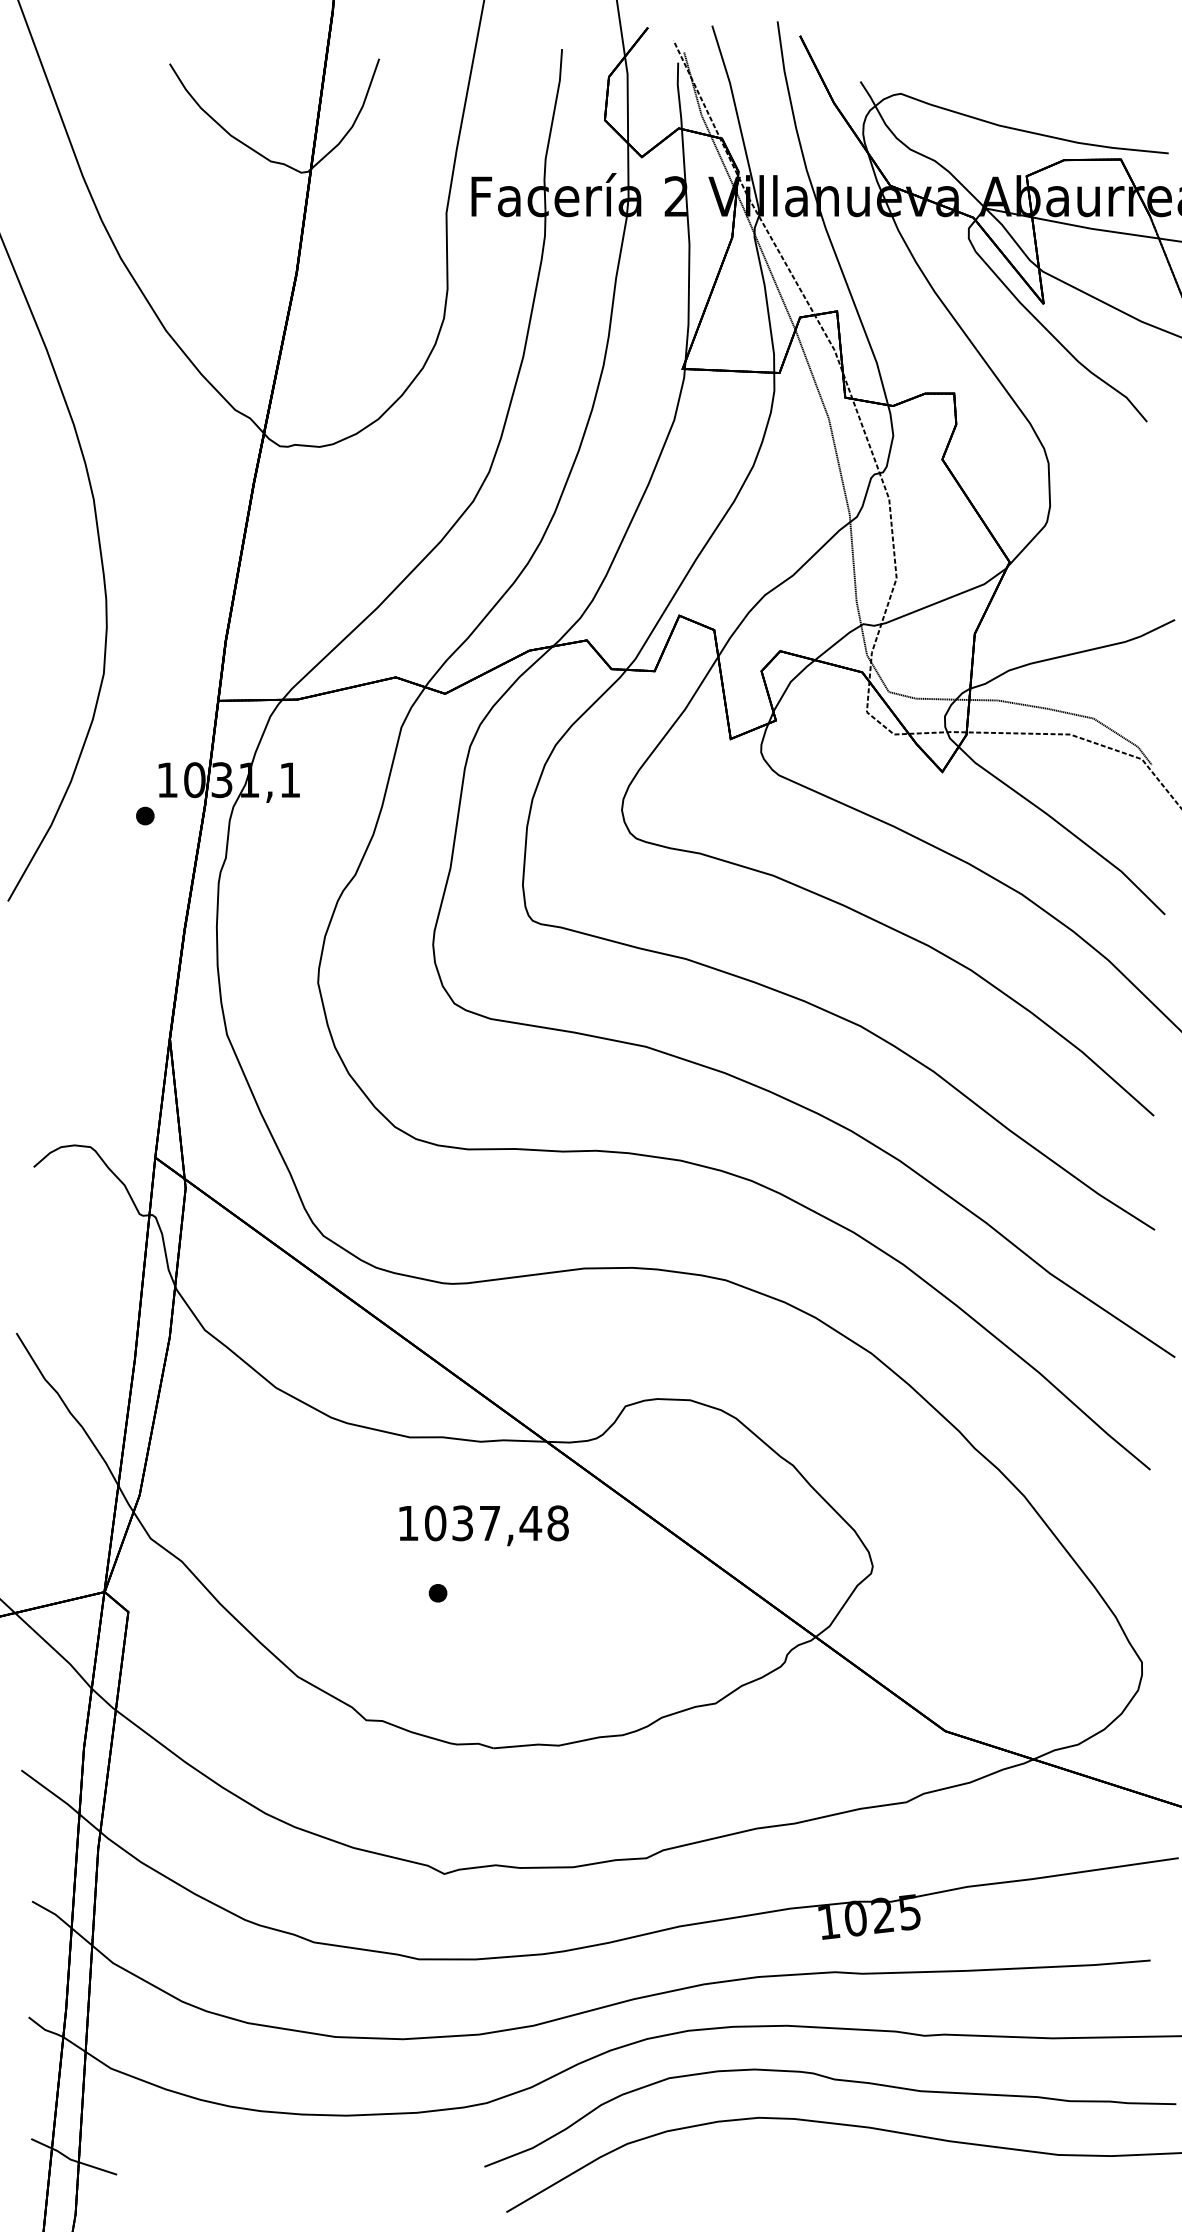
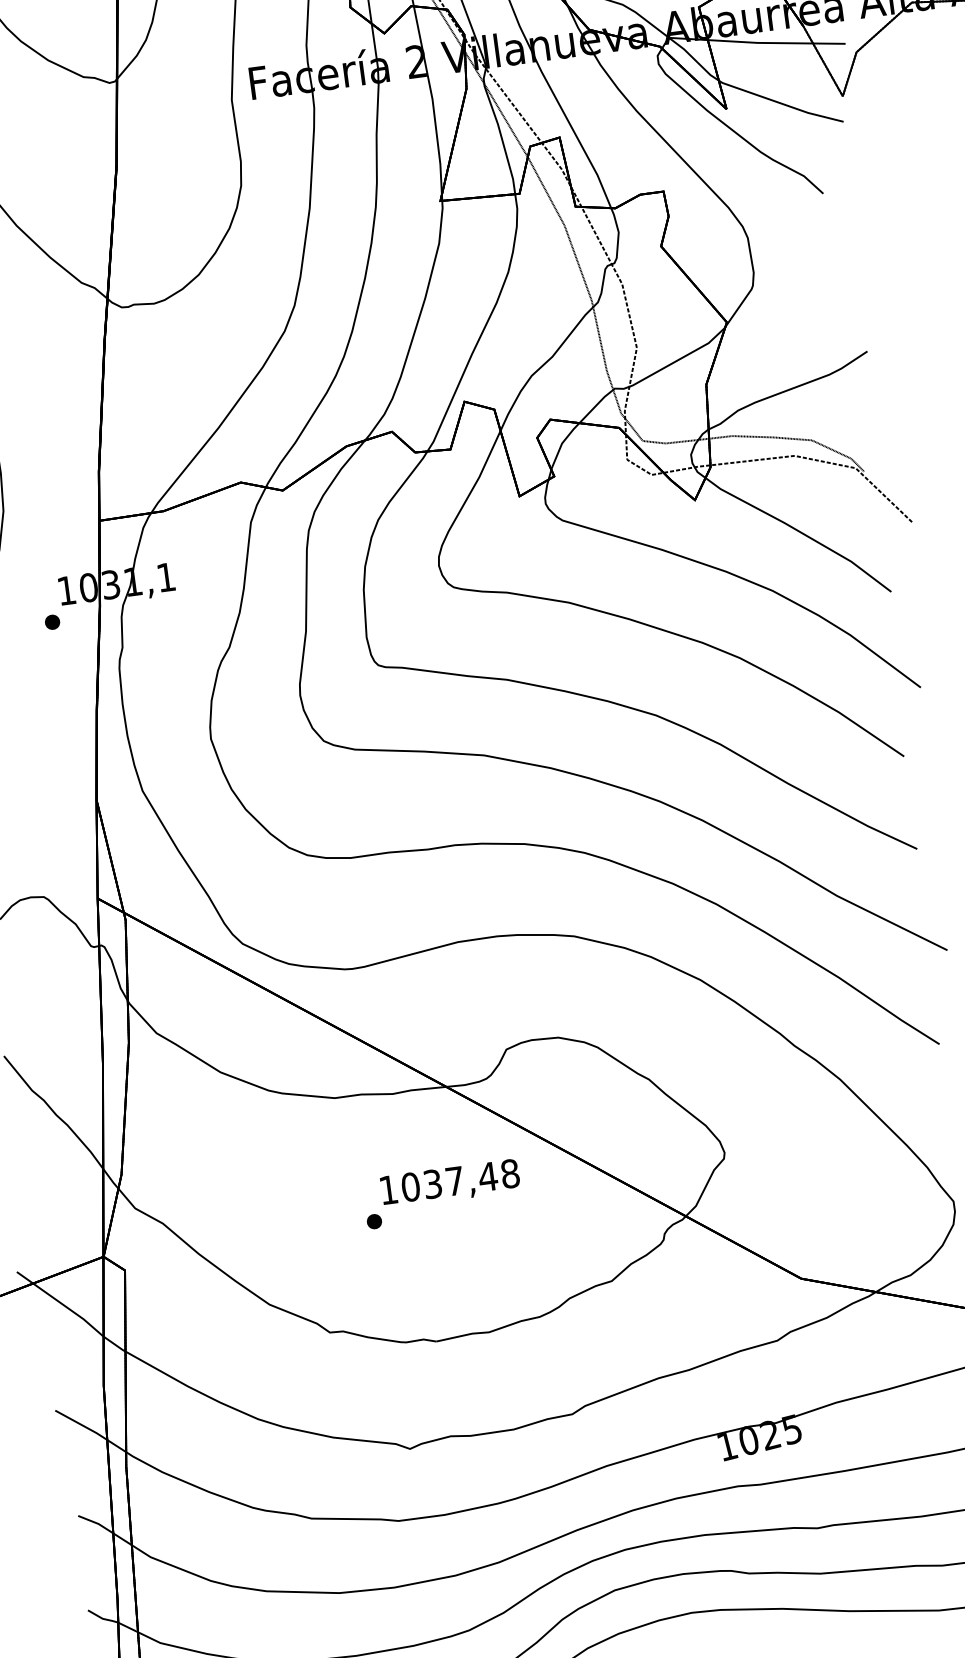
text: (483, 1525) -> (449, 1183), moved

